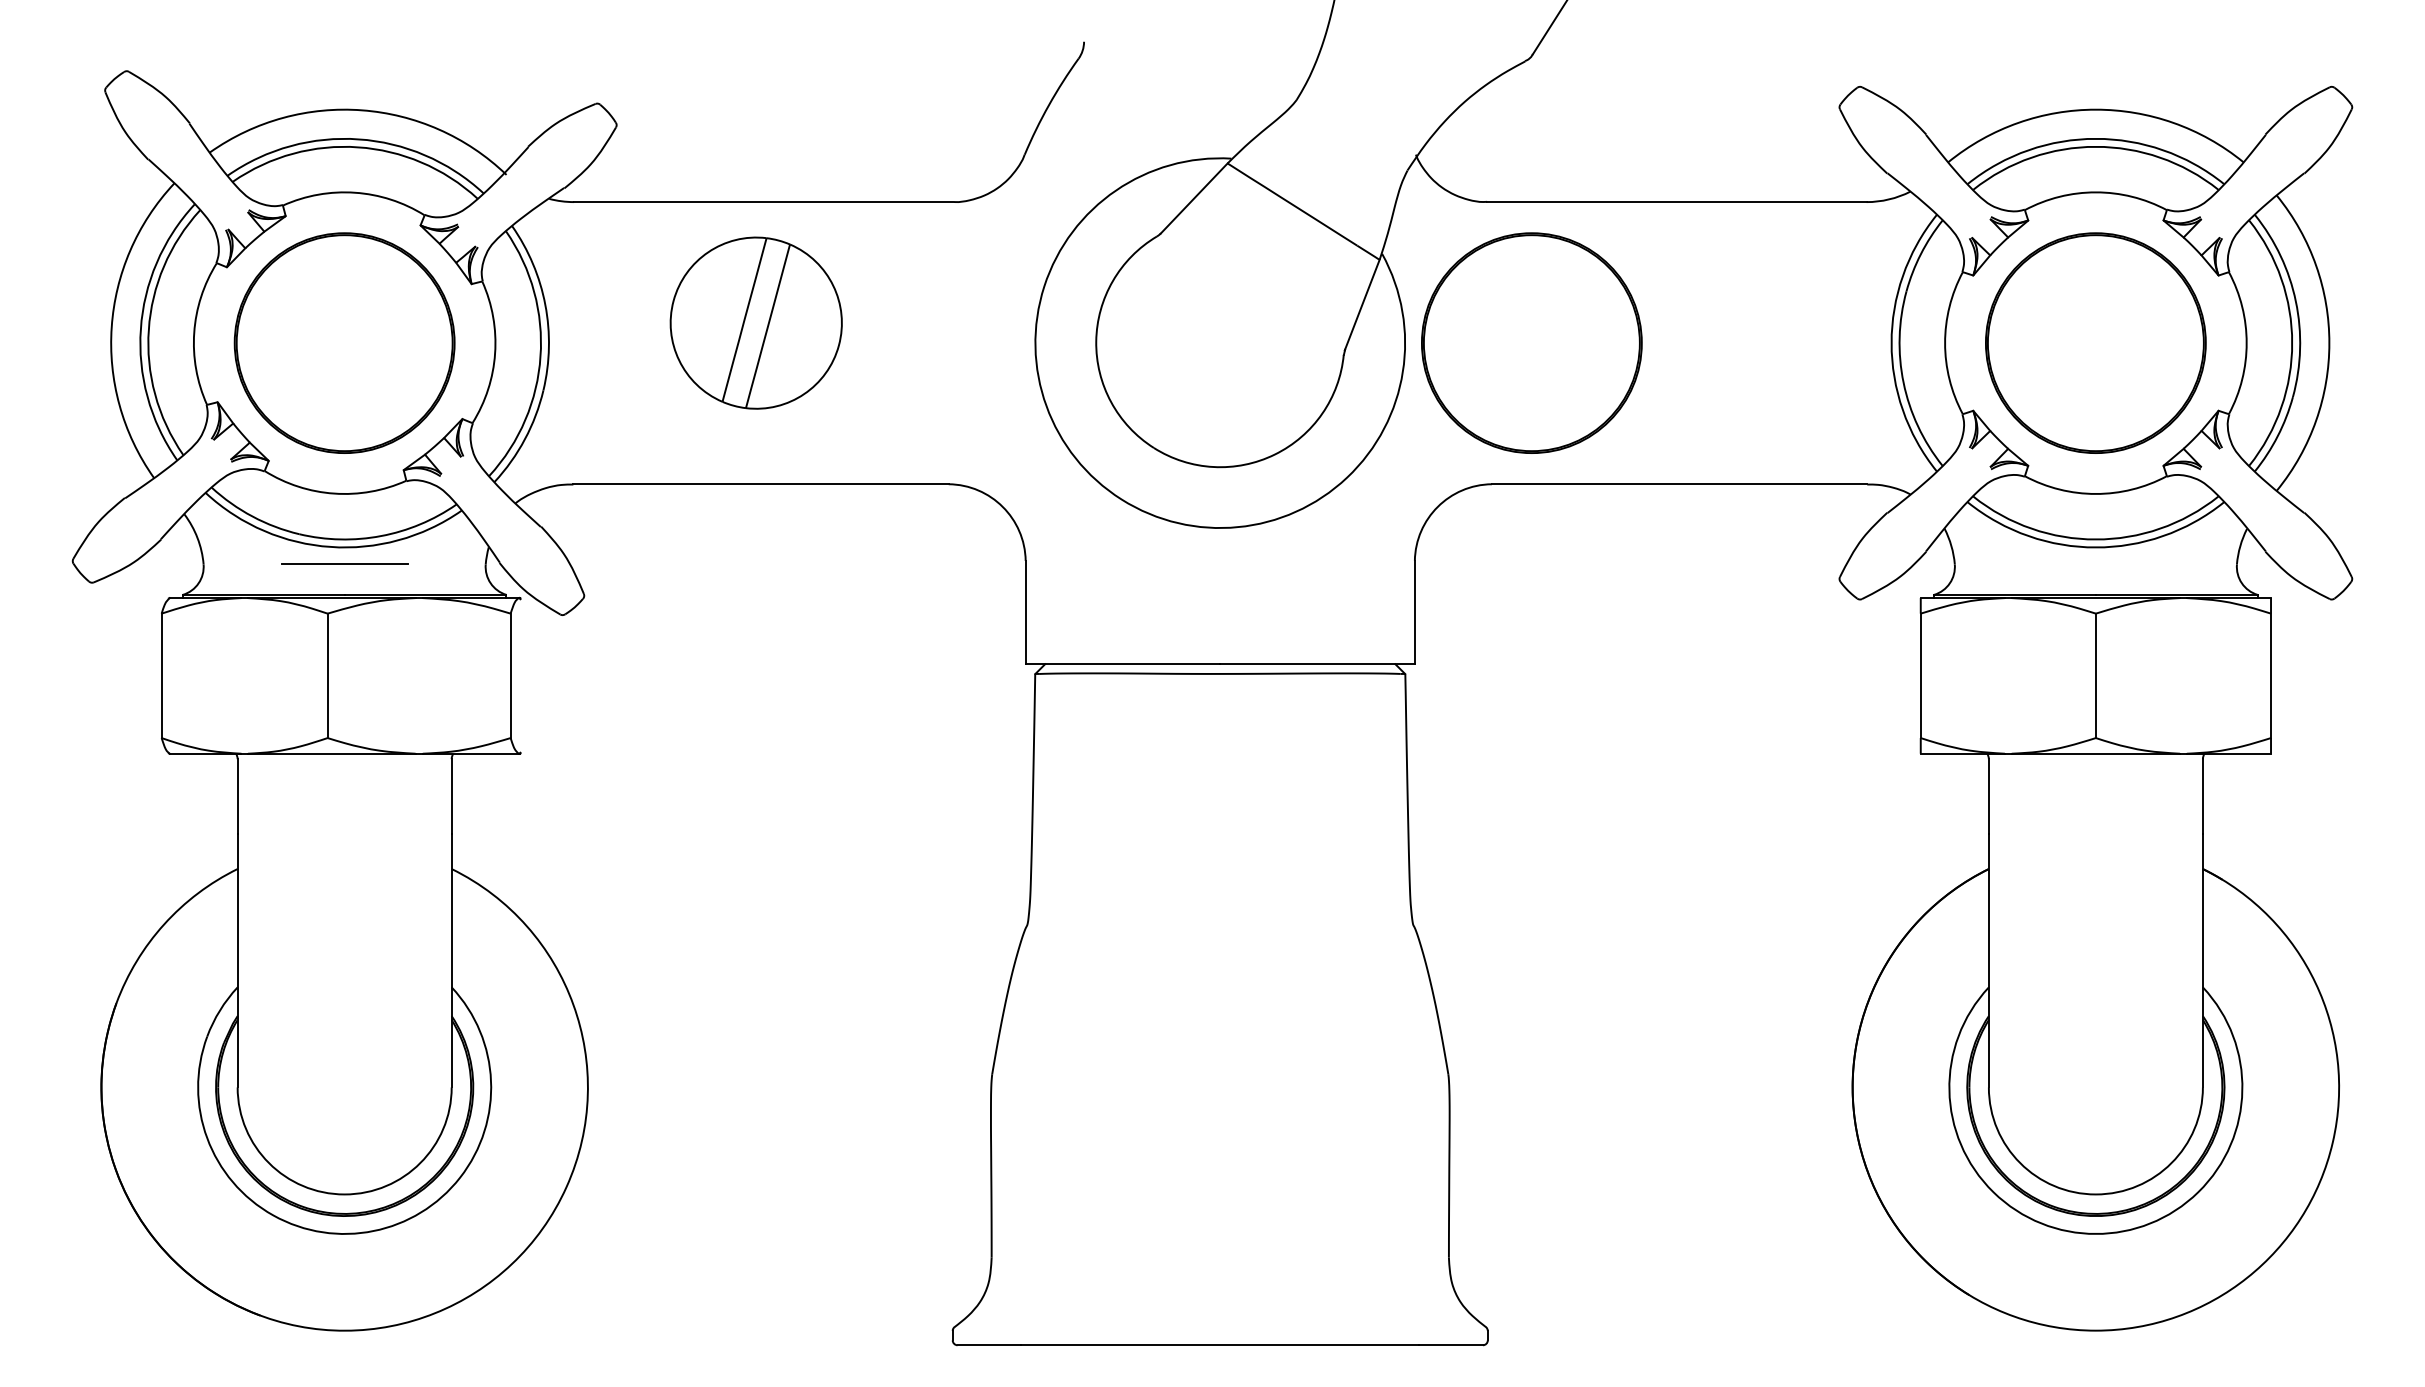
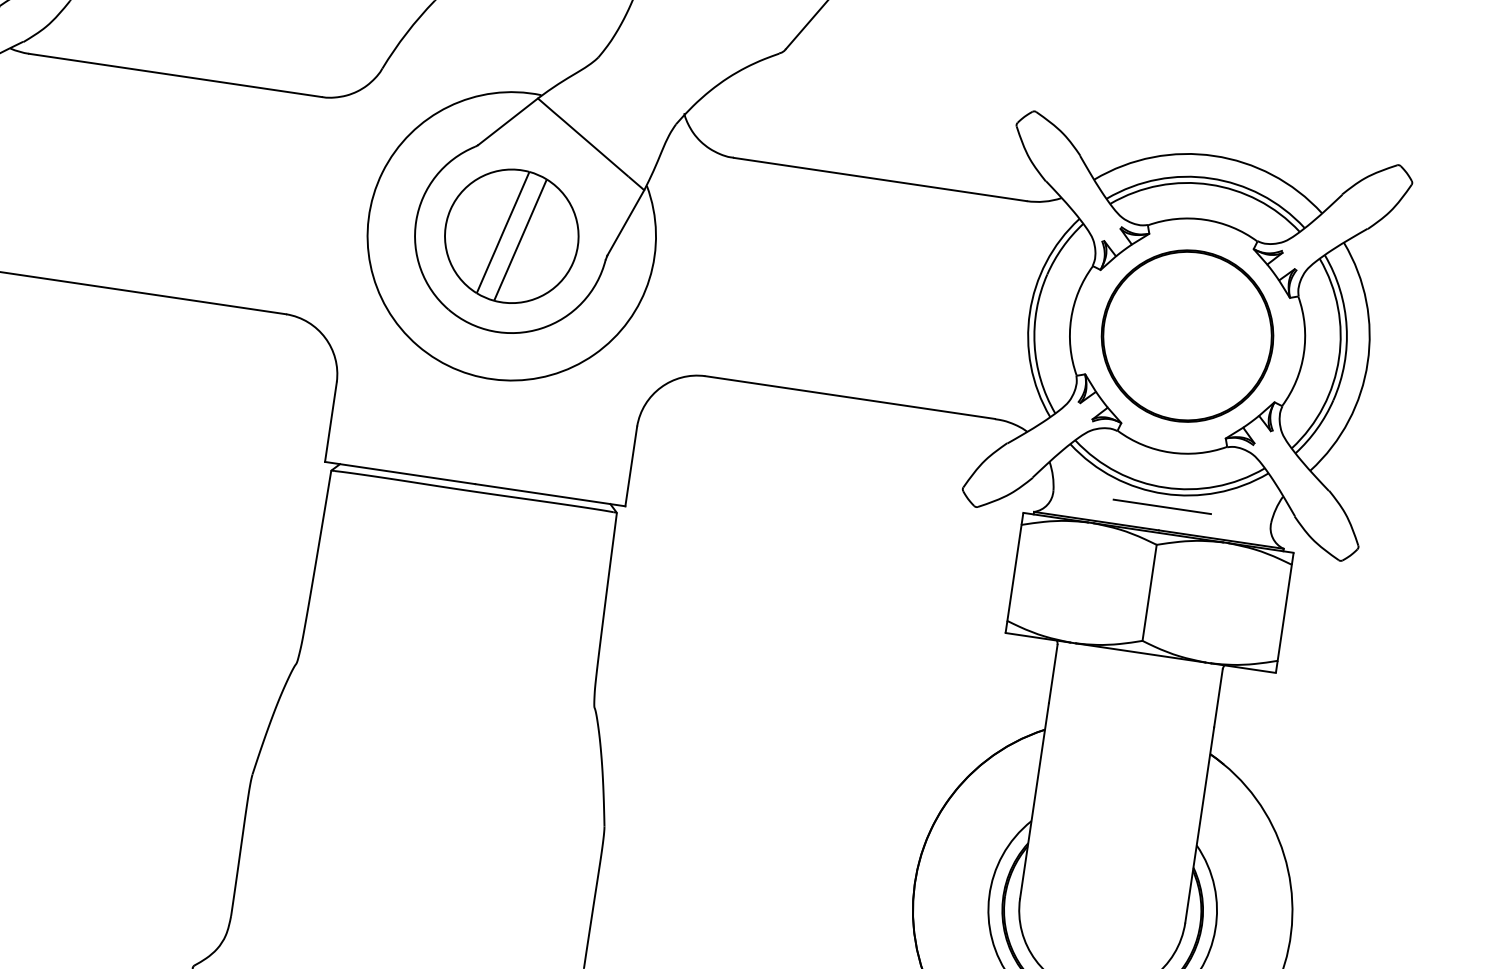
part: (755, 322) -> (511, 235), moved
part: (1531, 342) -> (752, 271), removed
line: (2095, 564) -> (1162, 506), added

